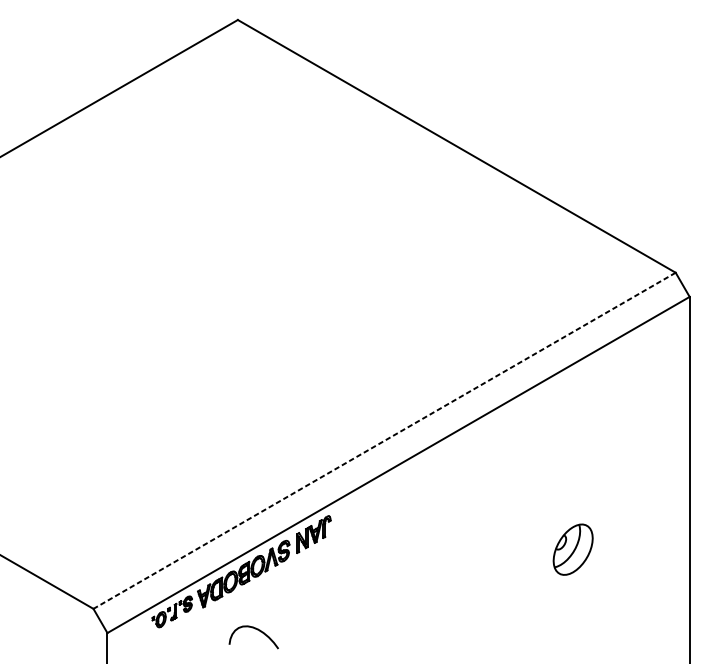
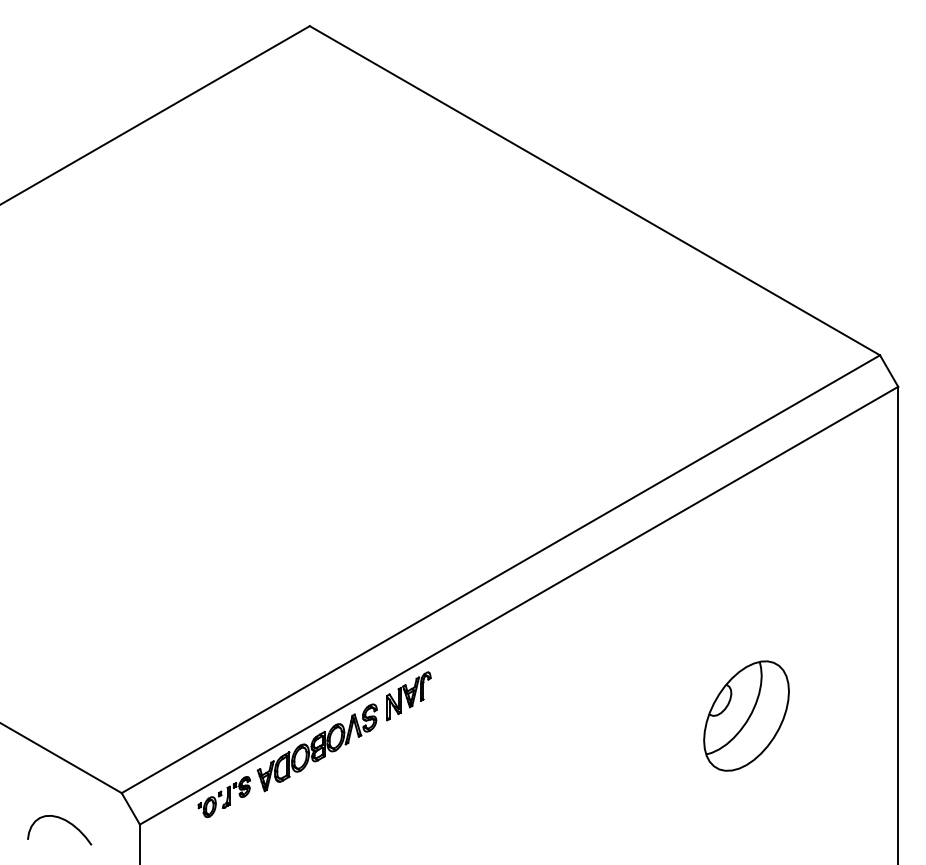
line: (384, 441) -> (500, 574), dashed -> solid
part: (573, 549) -> (746, 715), size x1.67
curve: (256, 629) -> (63, 820), moved

